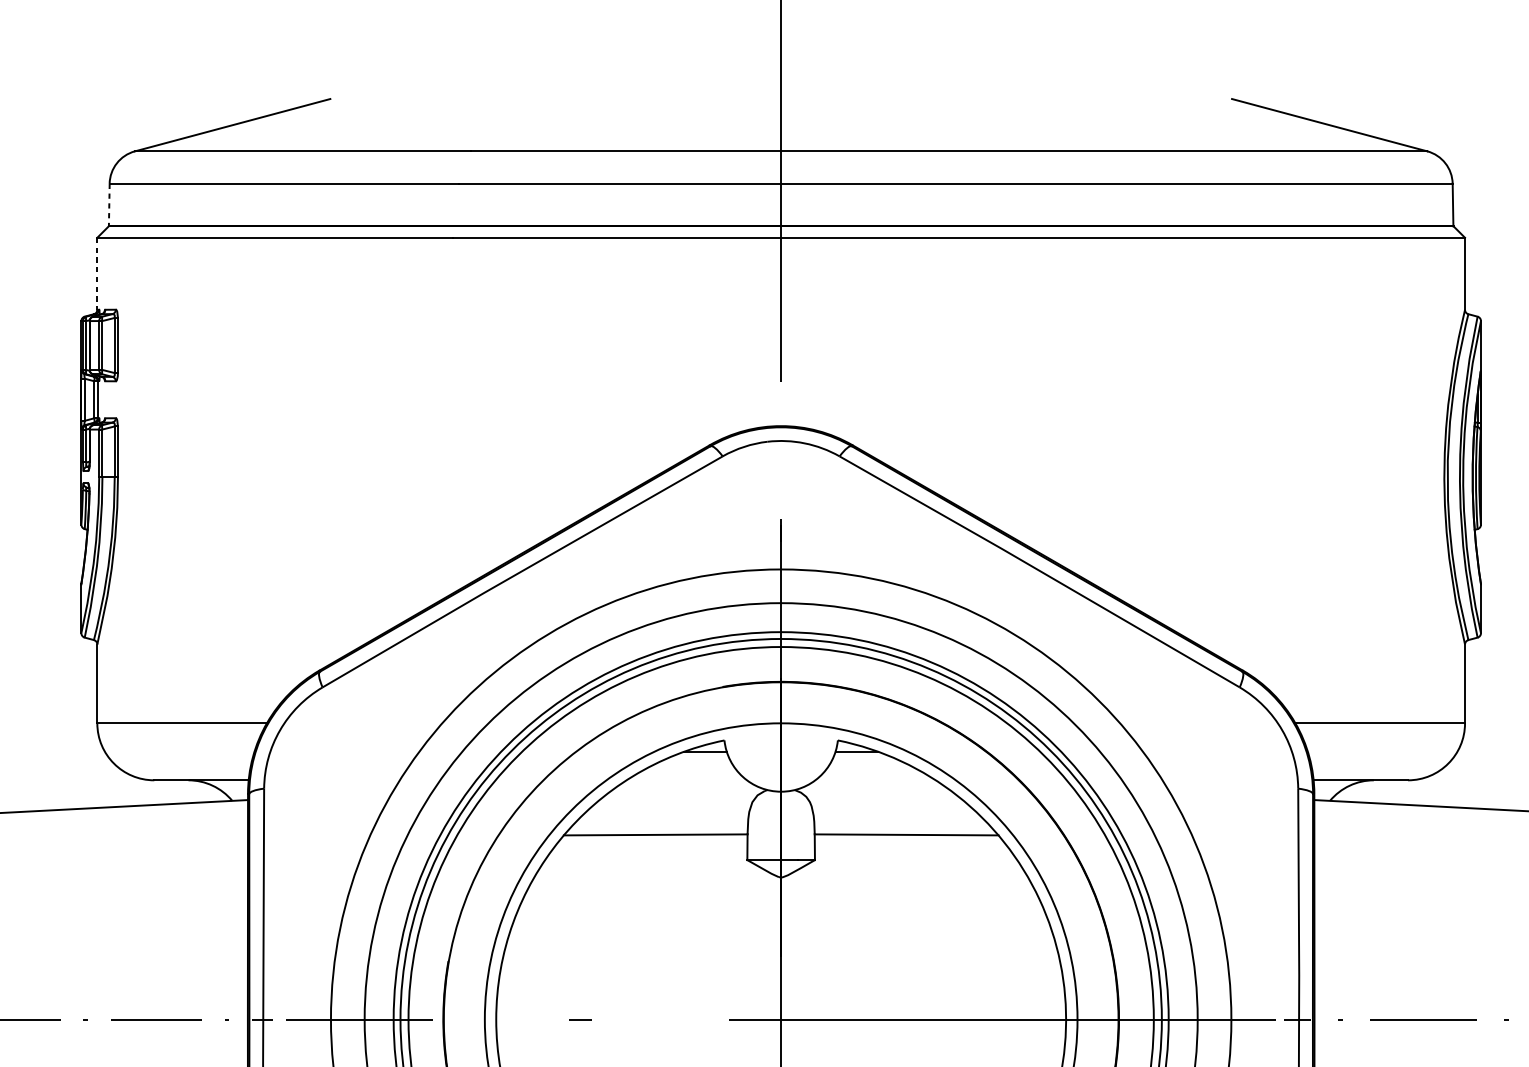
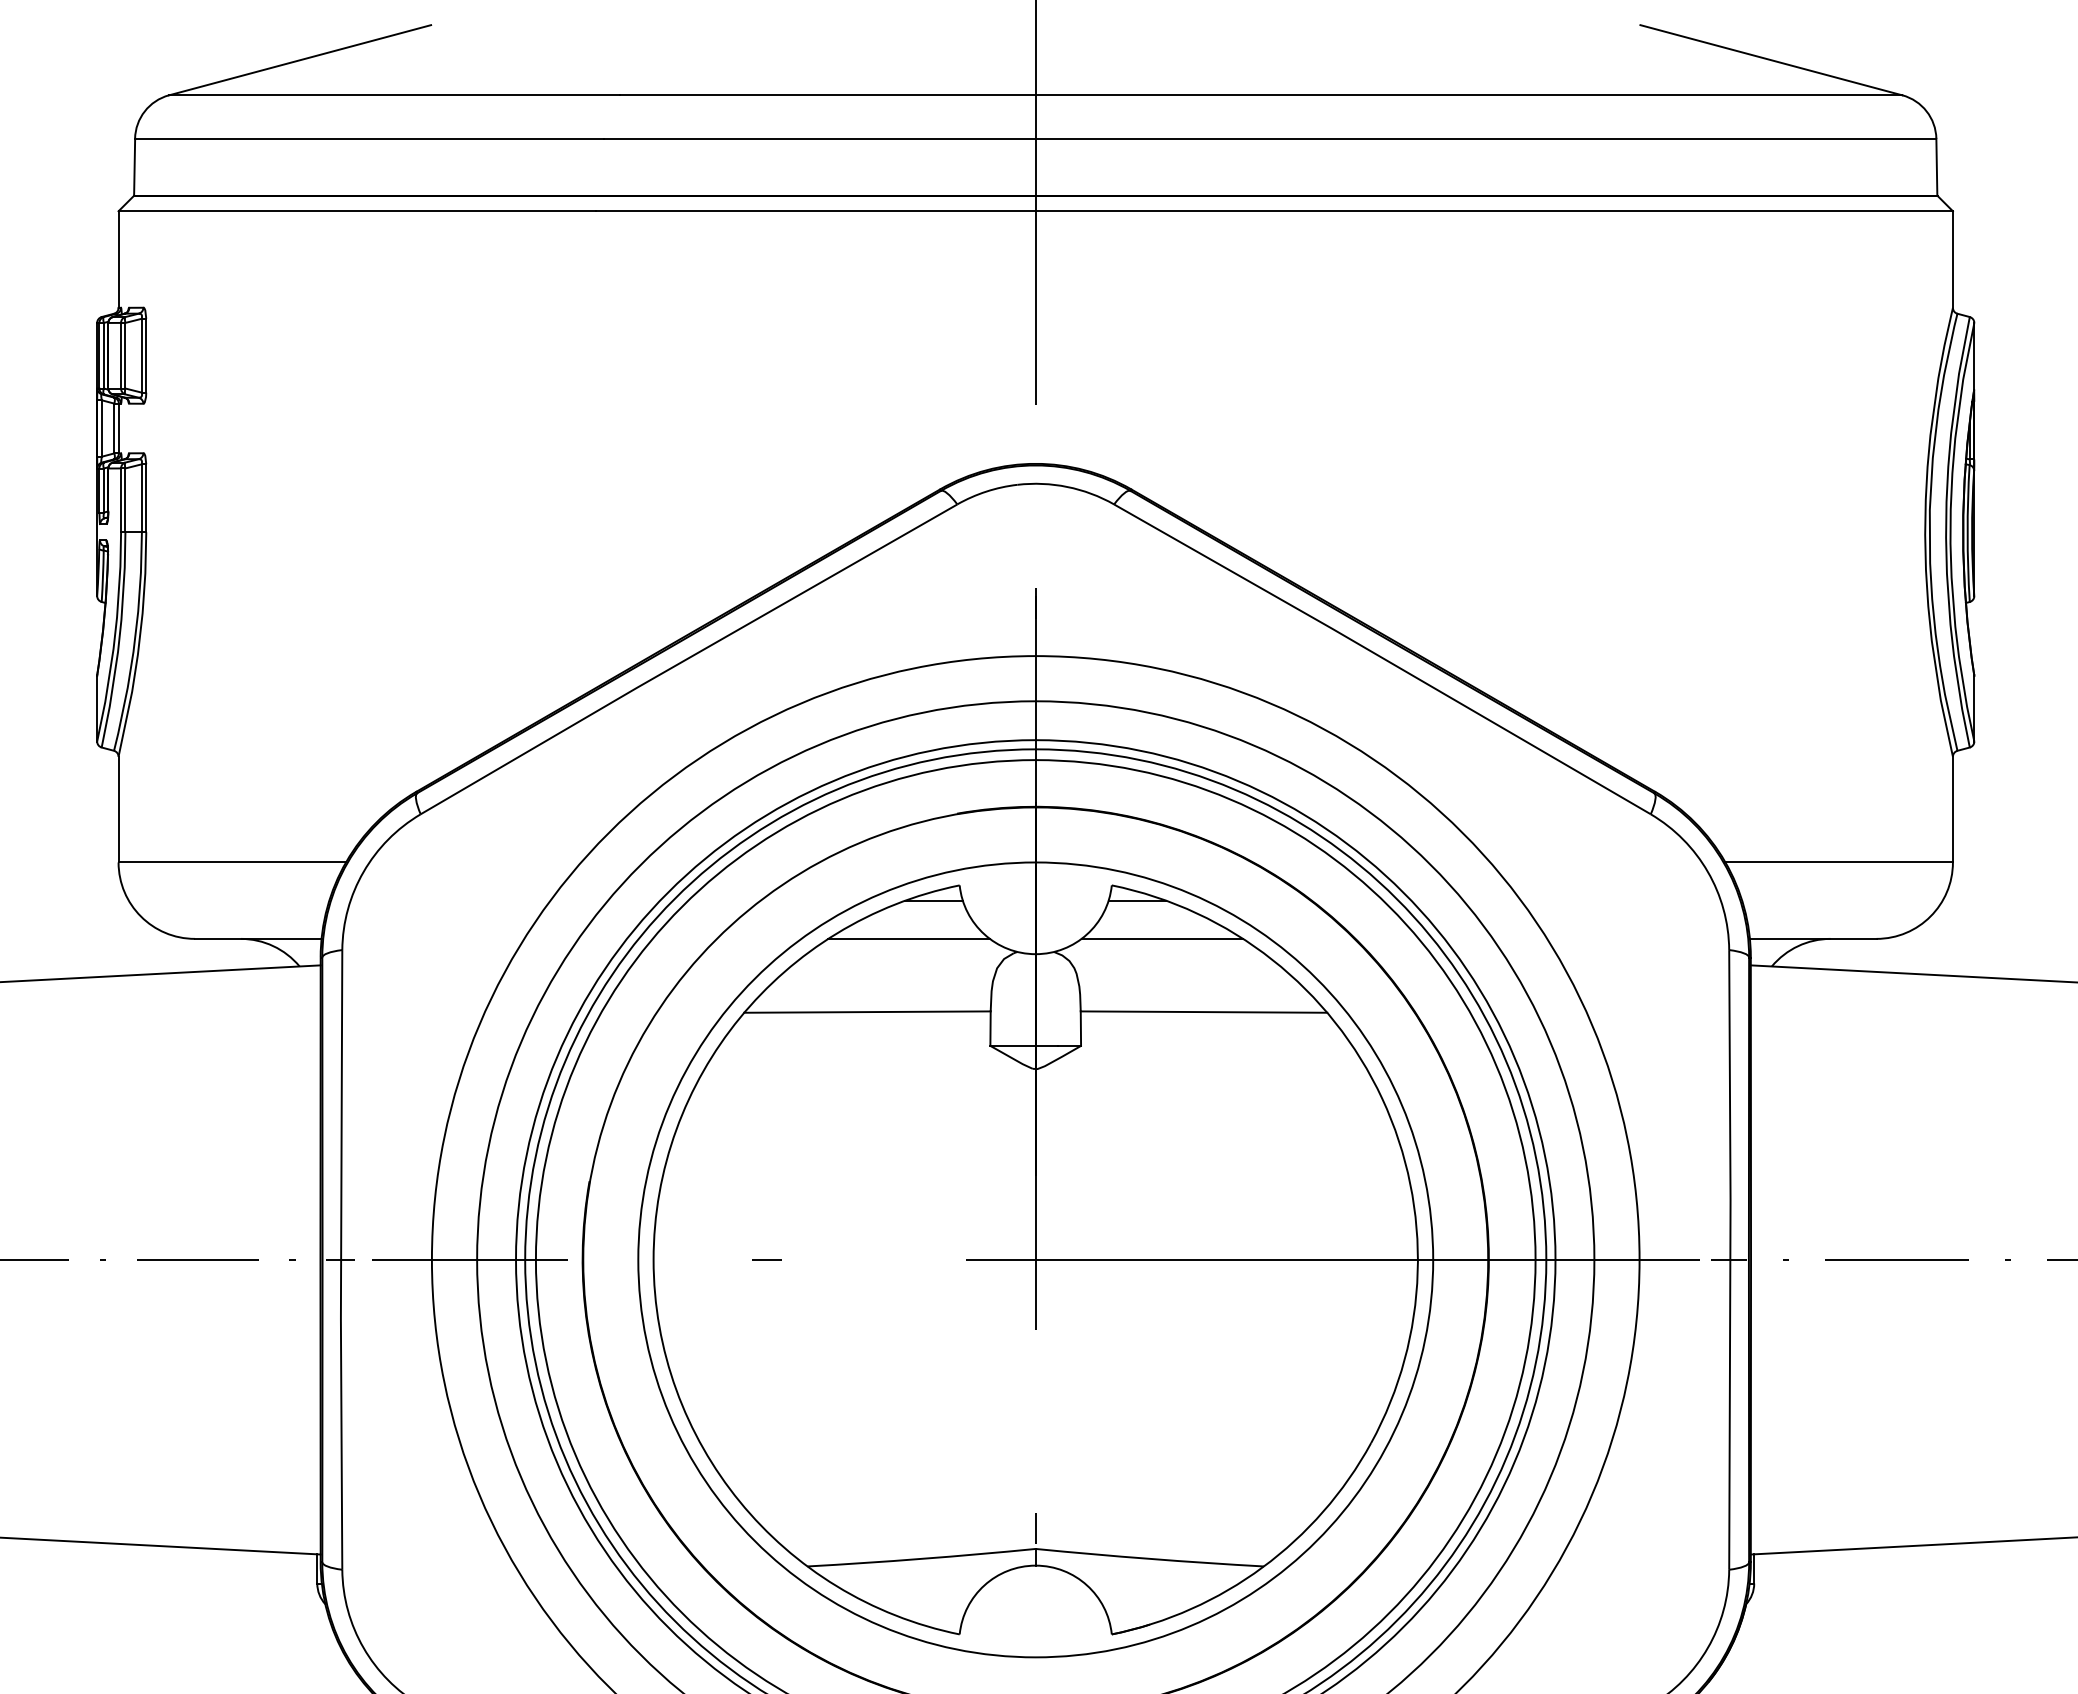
line: (109, 205) -> (134, 167), dashed -> solid
line: (97, 274) -> (118, 260), dashed -> solid
line: (686, 780) -> (908, 938), added
line: (875, 780) -> (1162, 938), added

